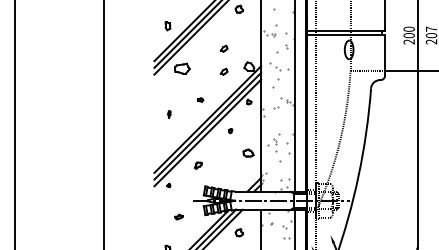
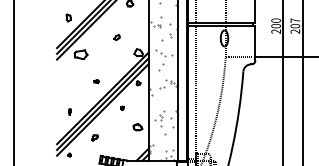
part: (223, 71) -> (116, 57), removed
part: (169, 114) -> (69, 112), moved

